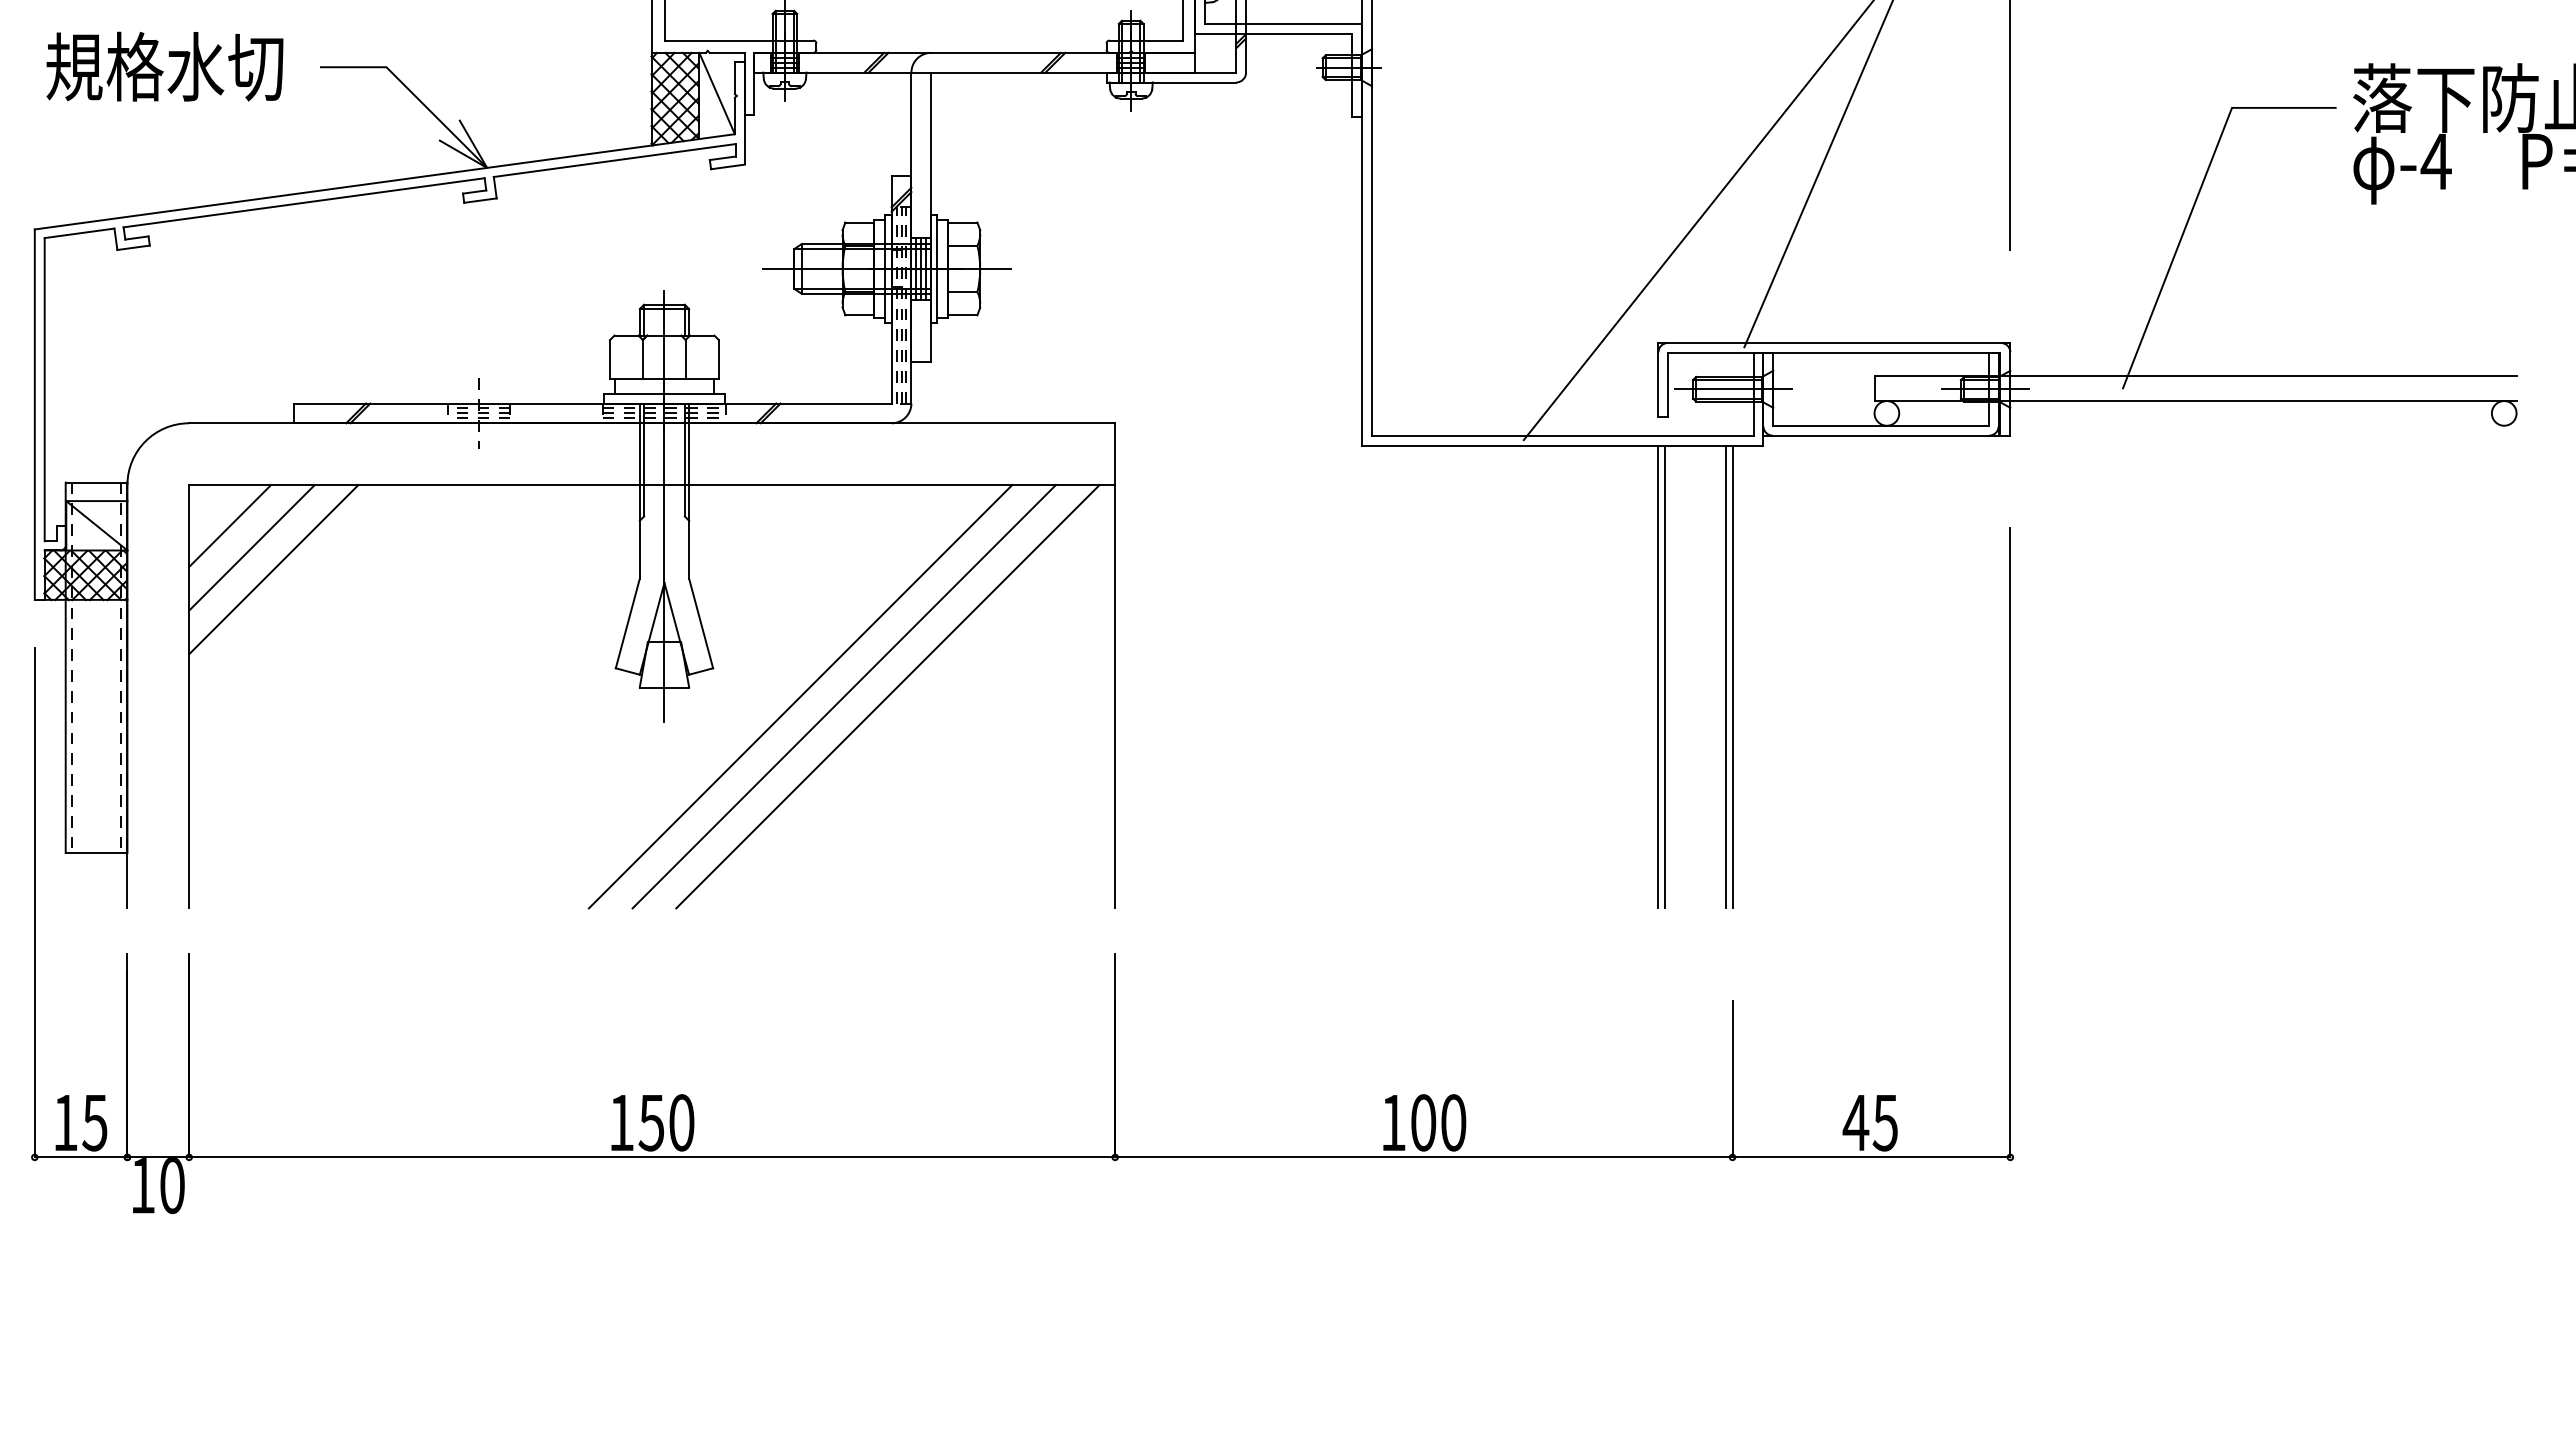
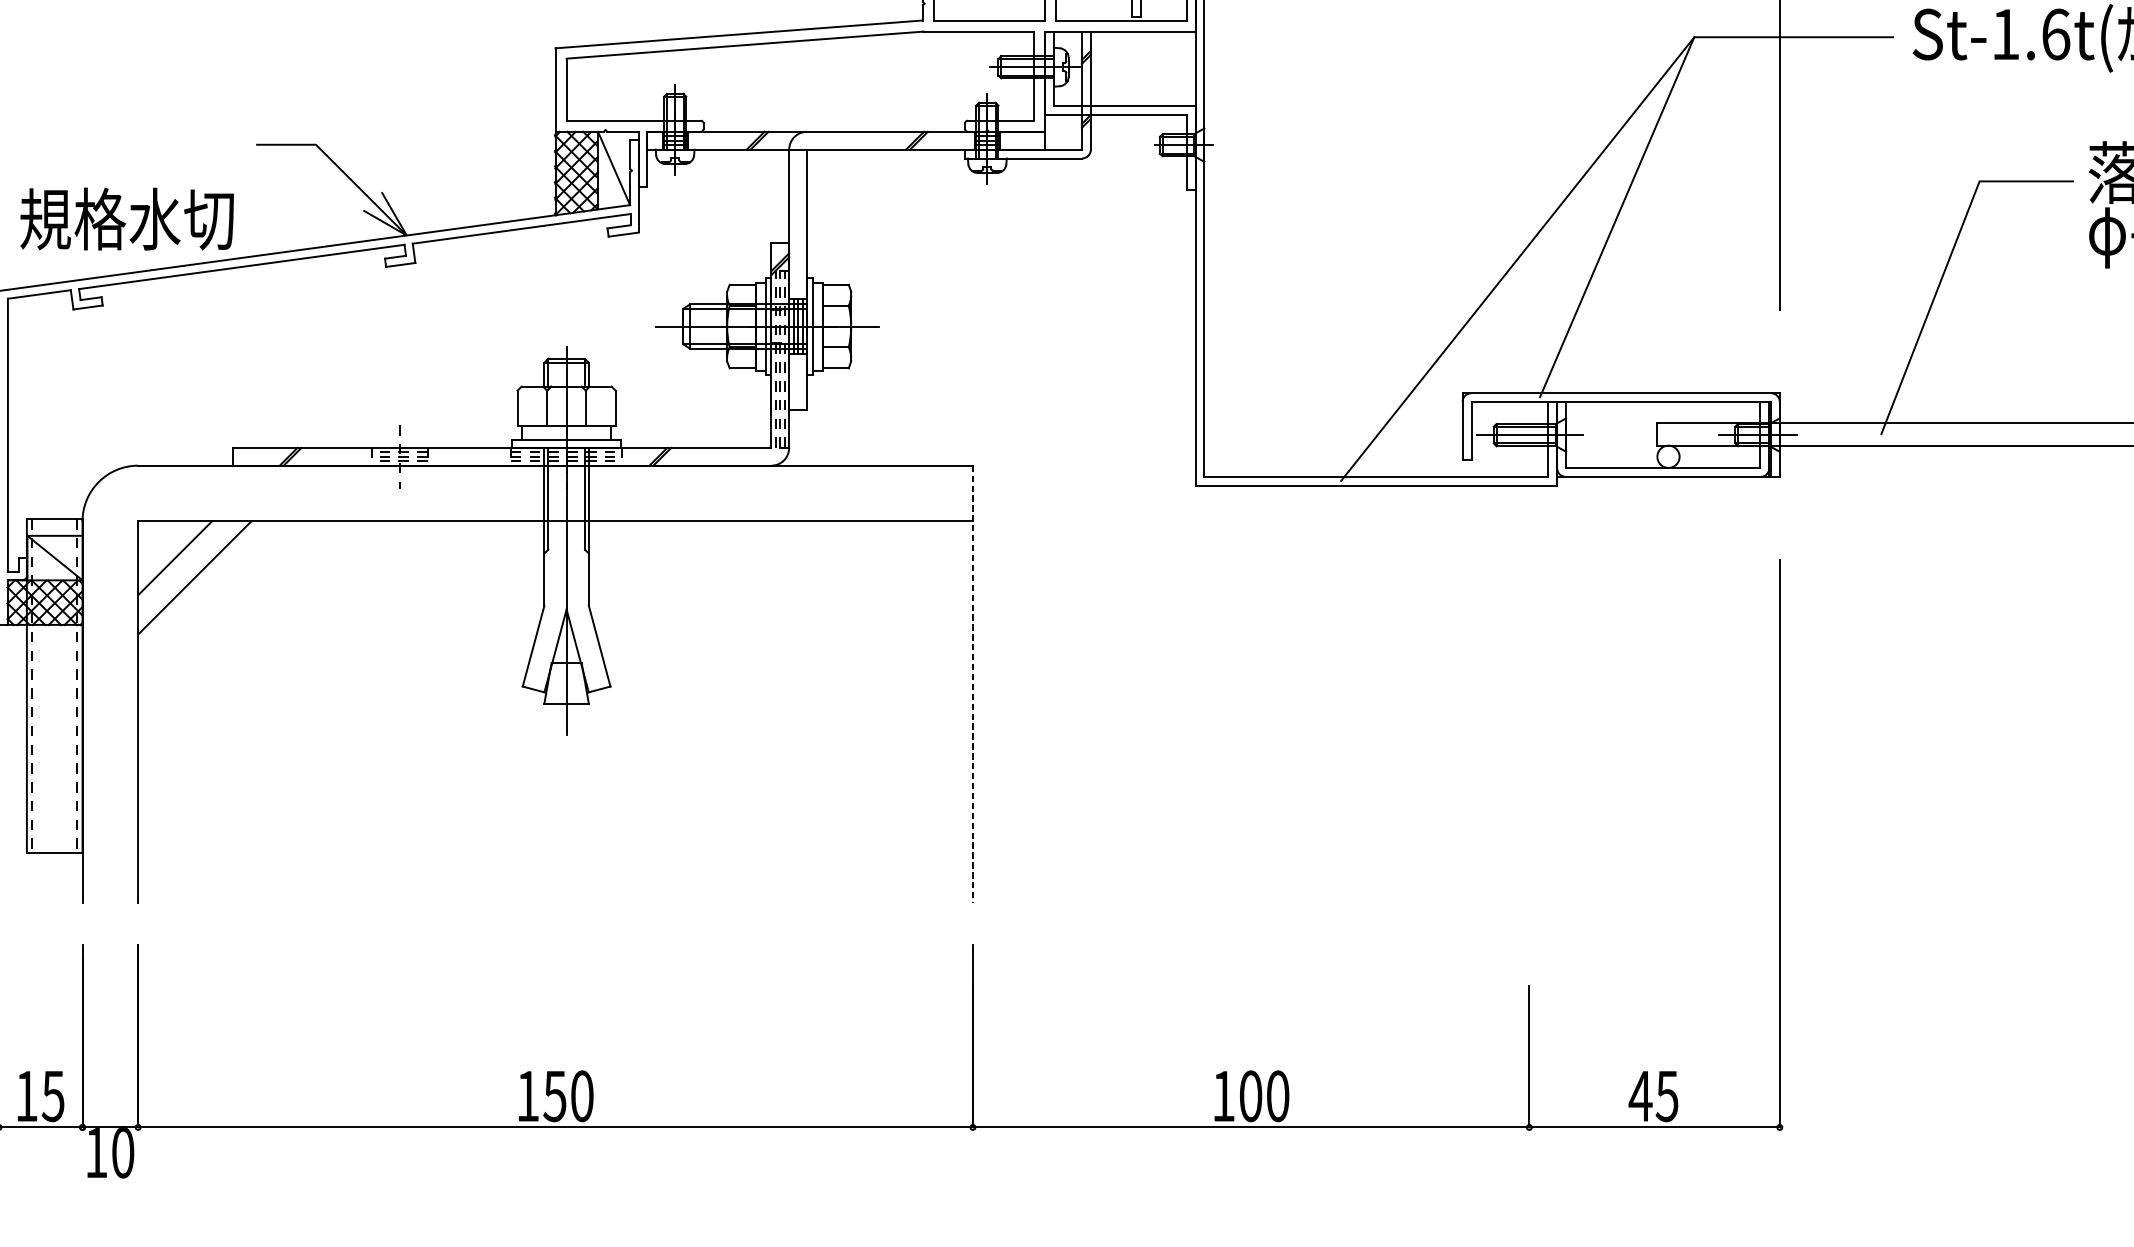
text: (164, 66) -> (126, 218), moved
line: (273, 569) -> (214, 597), removed
line: (1115, 665) -> (973, 684), solid -> dashed
line: (1658, 676) -> (1462, 693), removed
line: (1664, 676) -> (1468, 693), removed
line: (1726, 676) -> (1523, 693), removed
line: (1732, 676) -> (1529, 693), removed
line: (800, 696) -> (689, 711), removed
line: (843, 696) -> (727, 711), removed
line: (887, 696) -> (767, 711), removed

